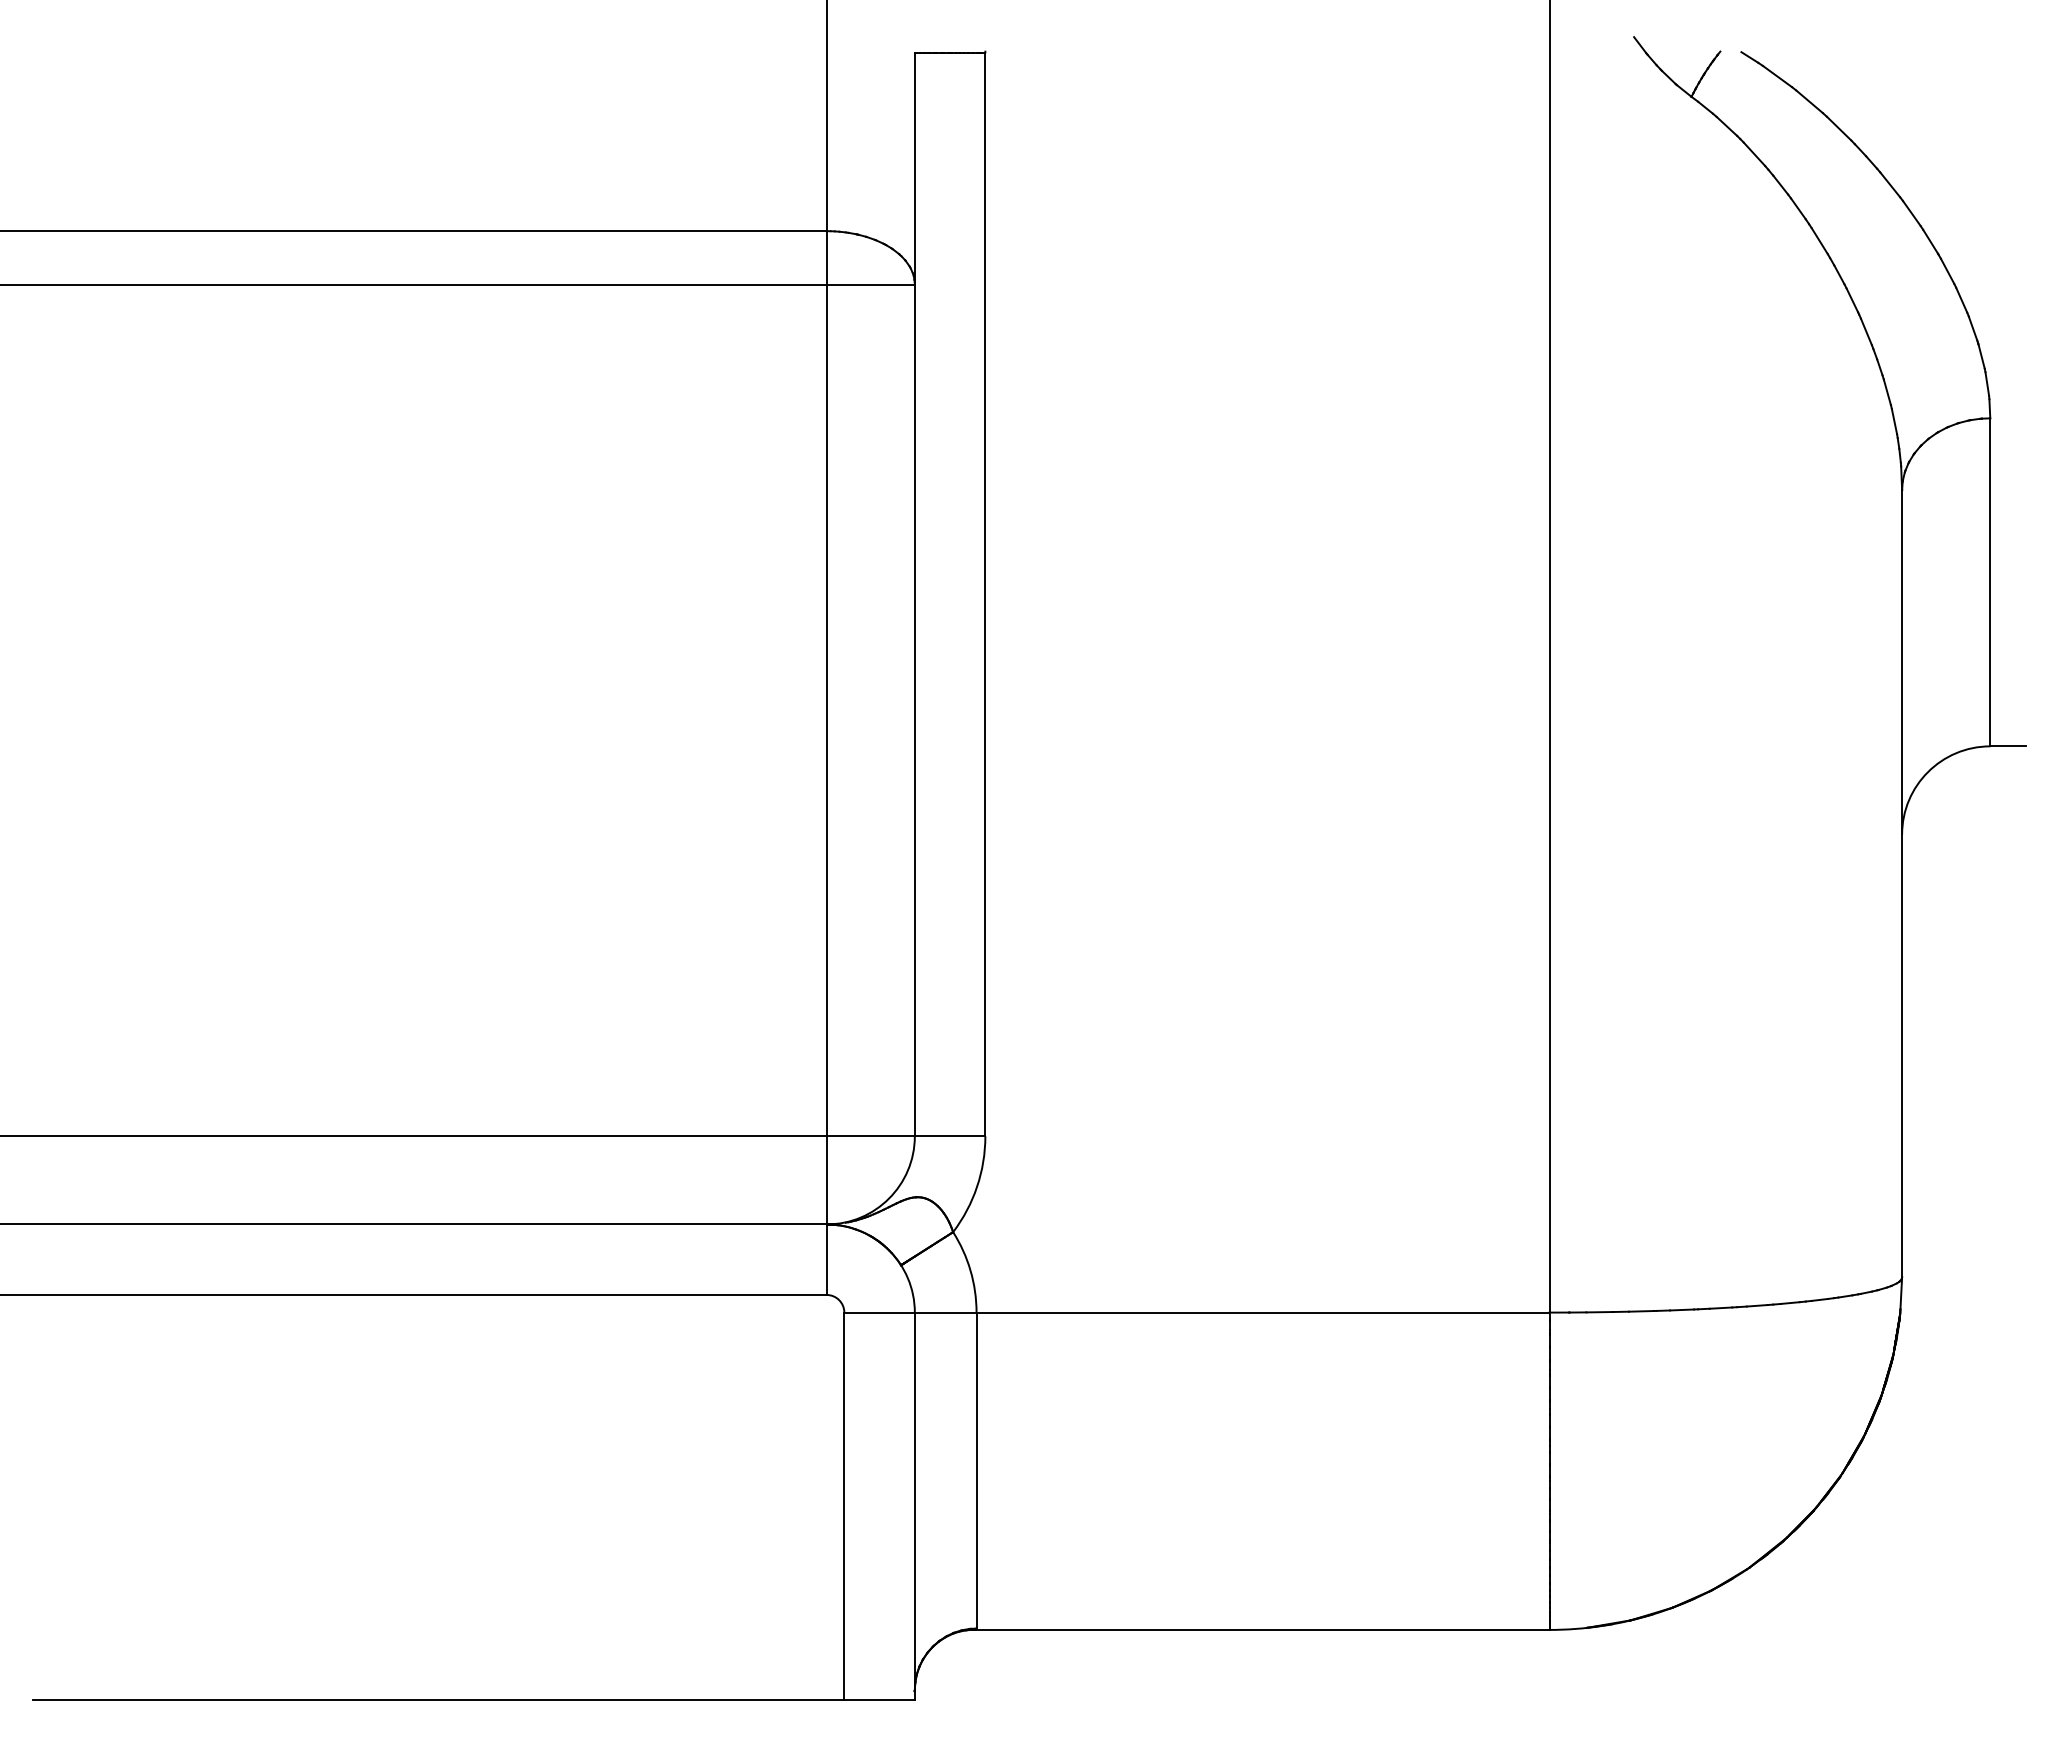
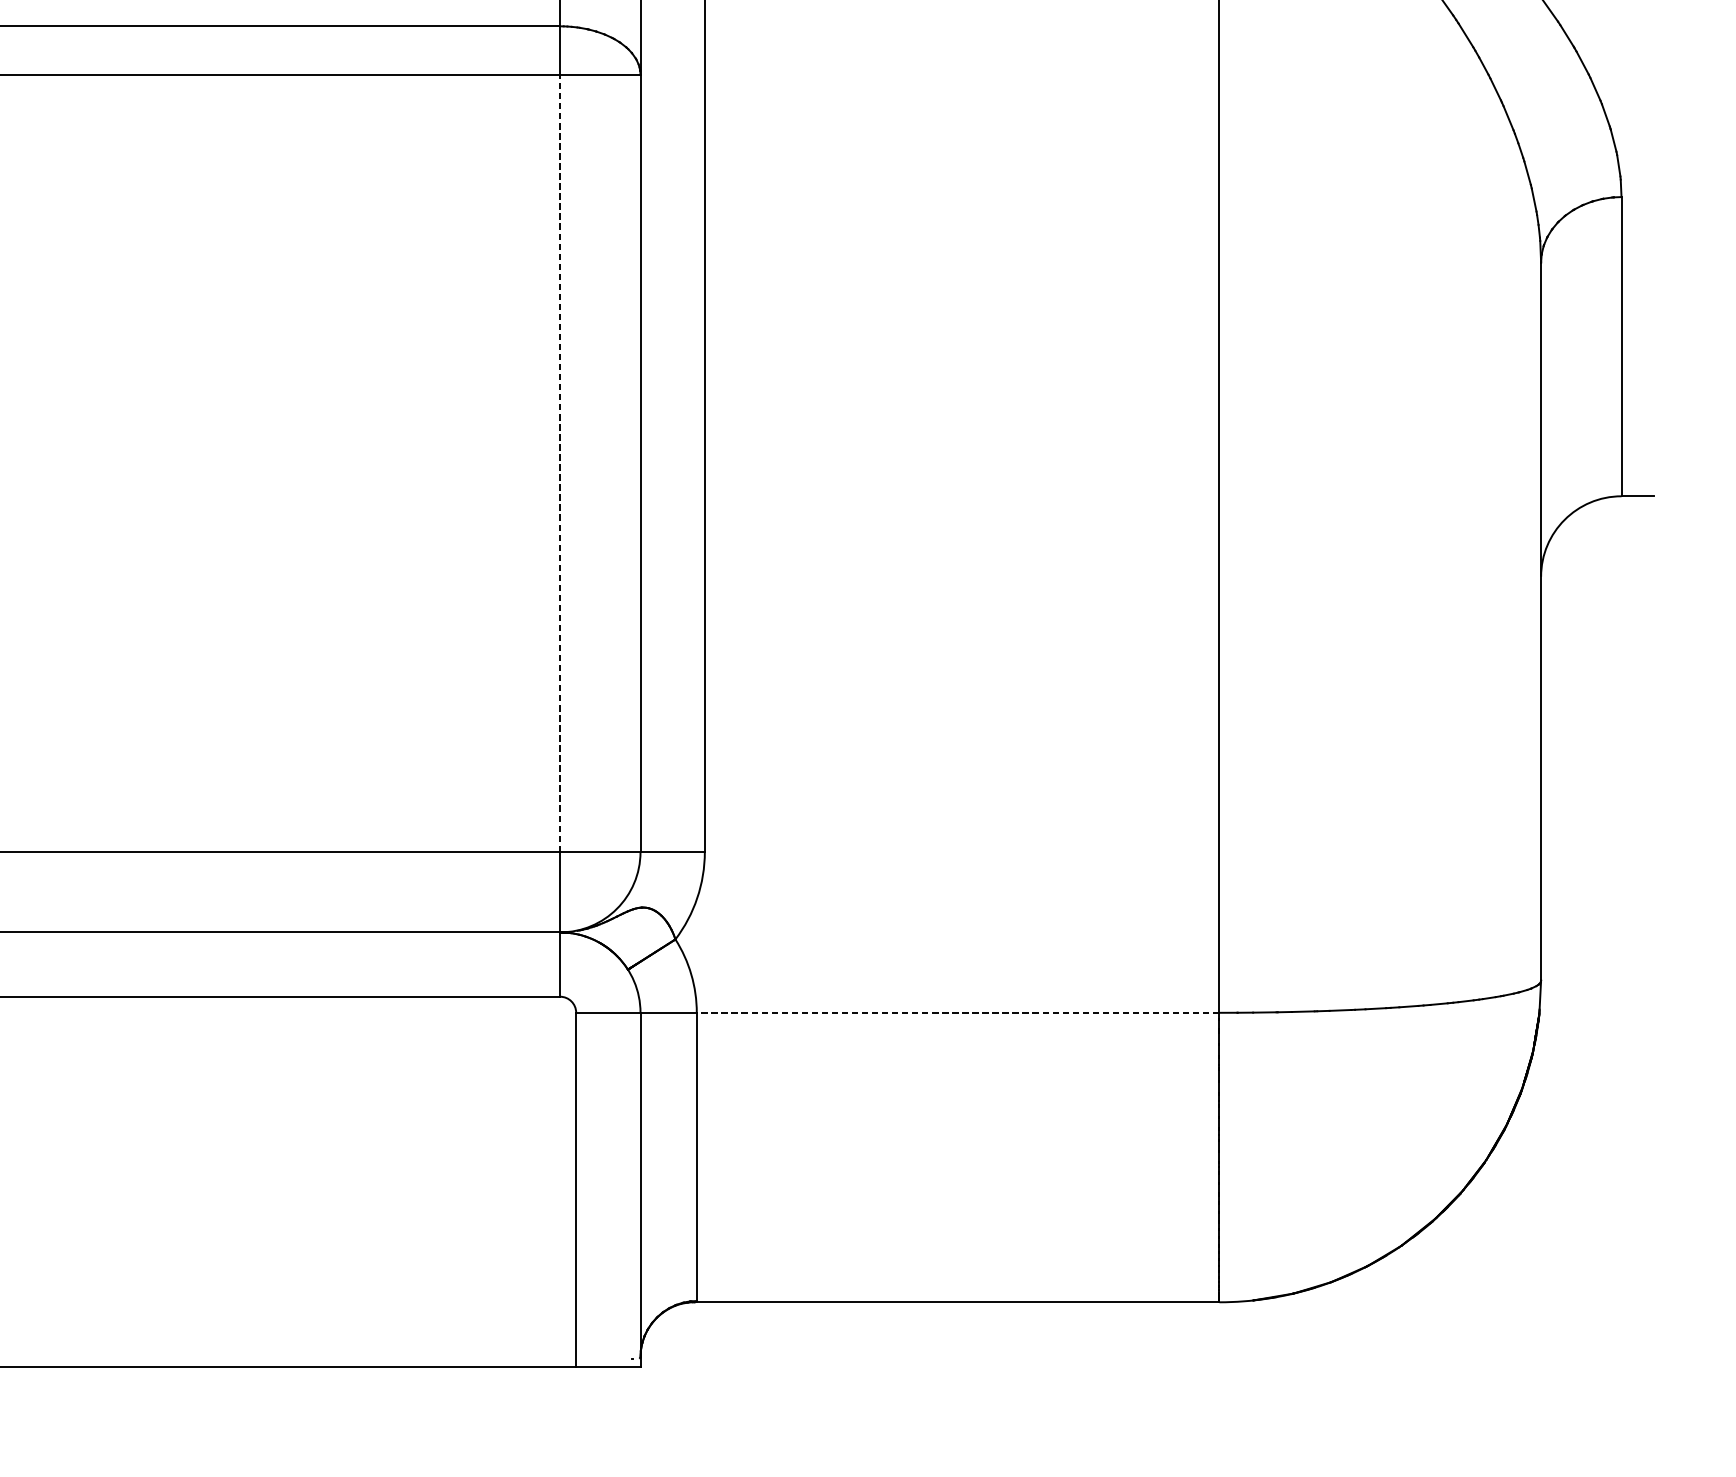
line: (826, 710) -> (559, 463), solid -> dashed
line: (1262, 1312) -> (957, 1012), solid -> dashed

